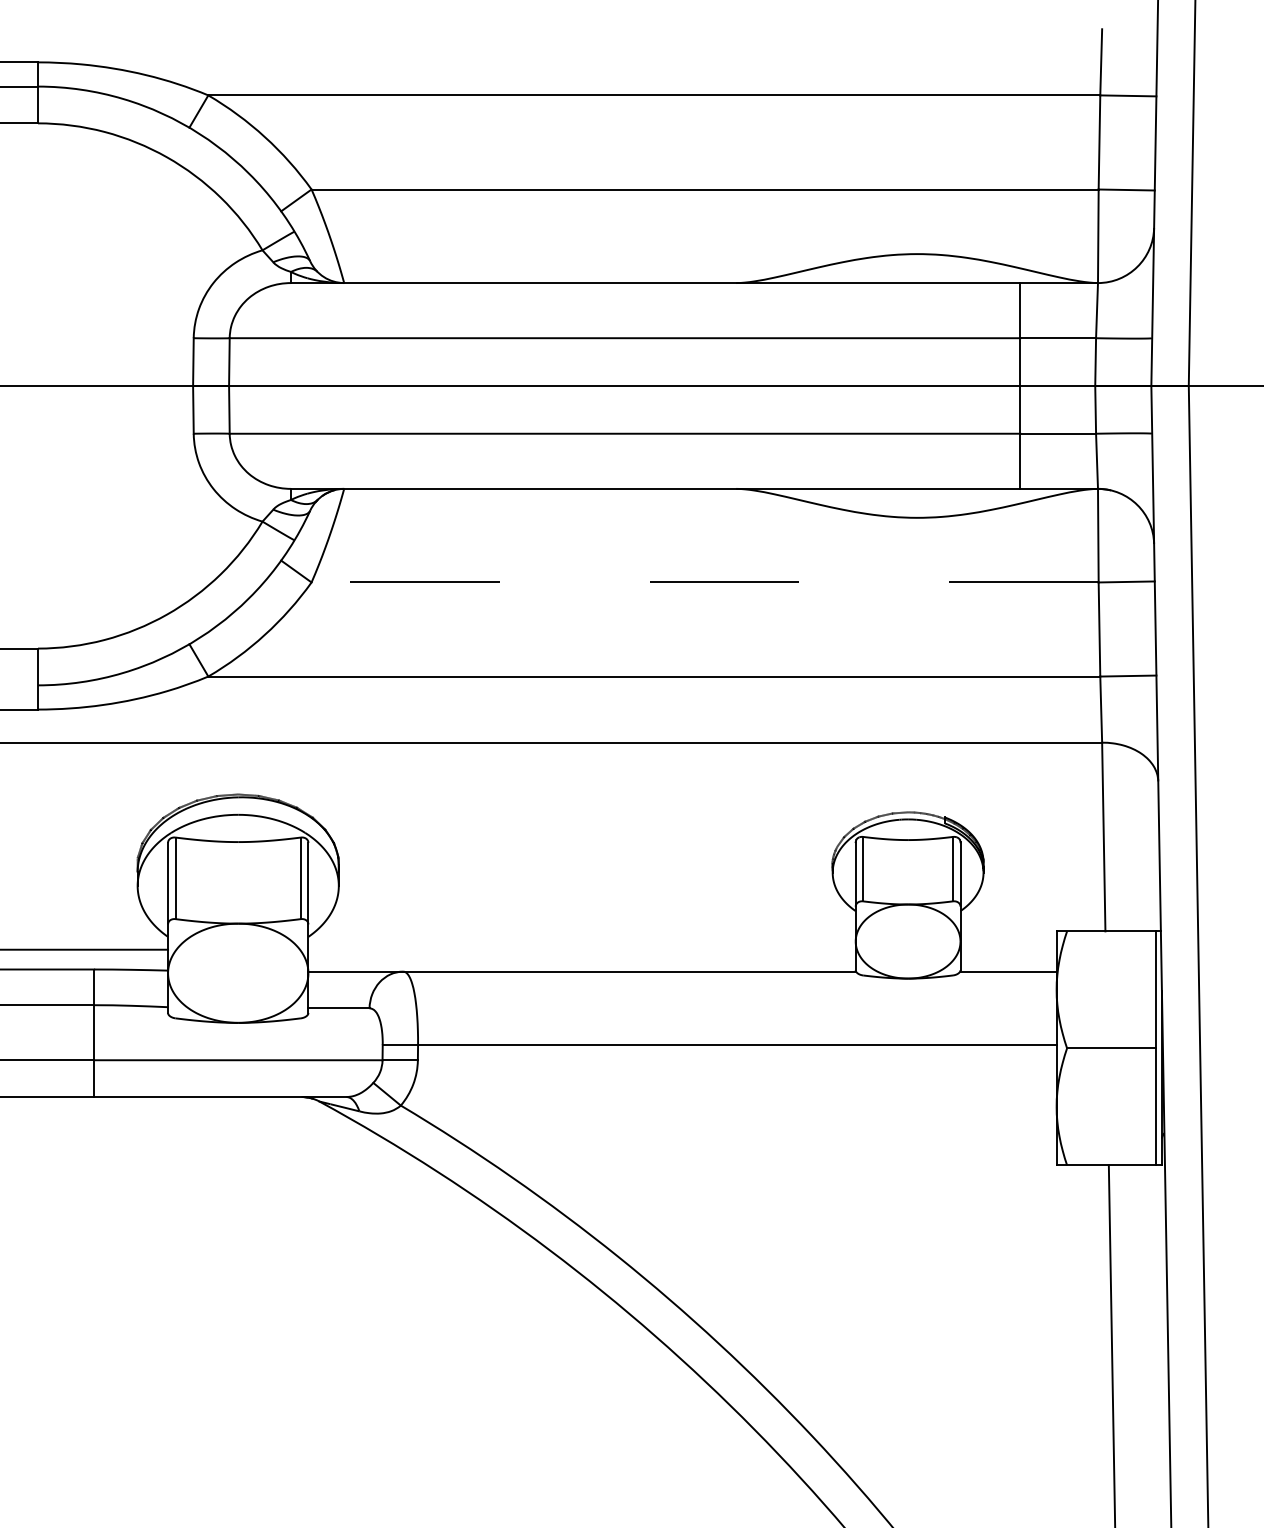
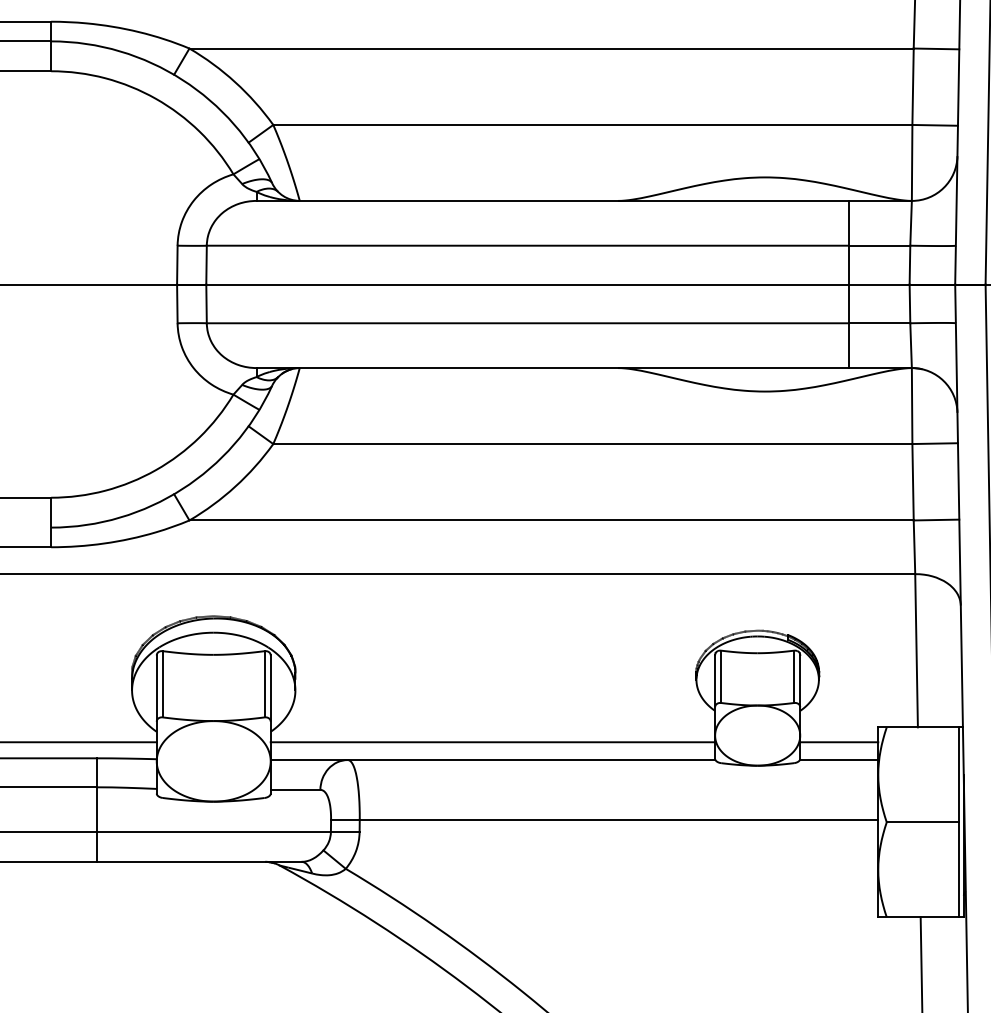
line: (705, 582) -> (593, 444), dashed -> solid
line: (581, 949) -> (492, 742), added
line: (1008, 949) -> (839, 742), added

